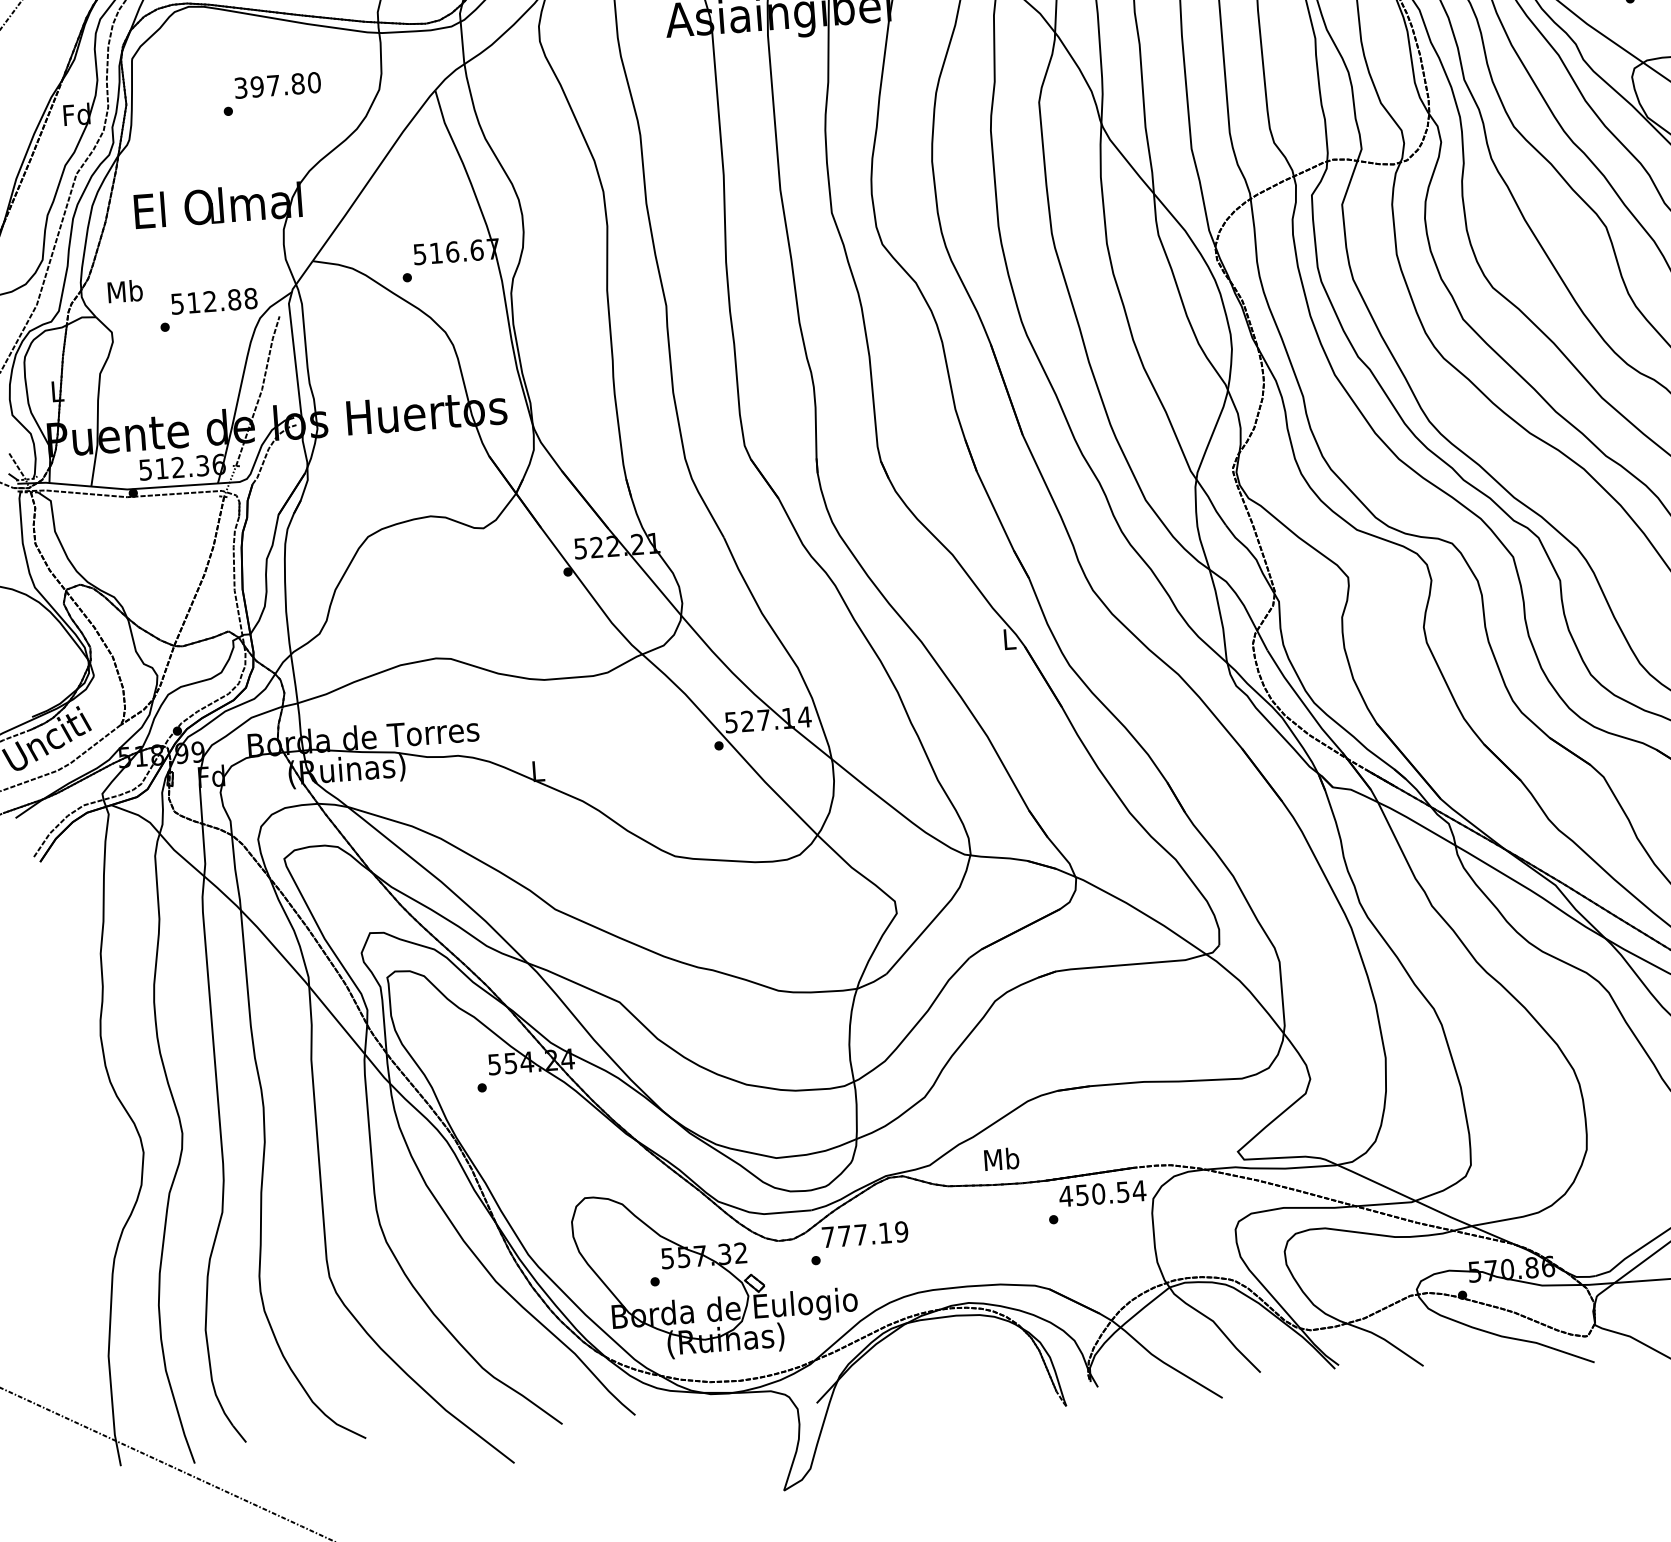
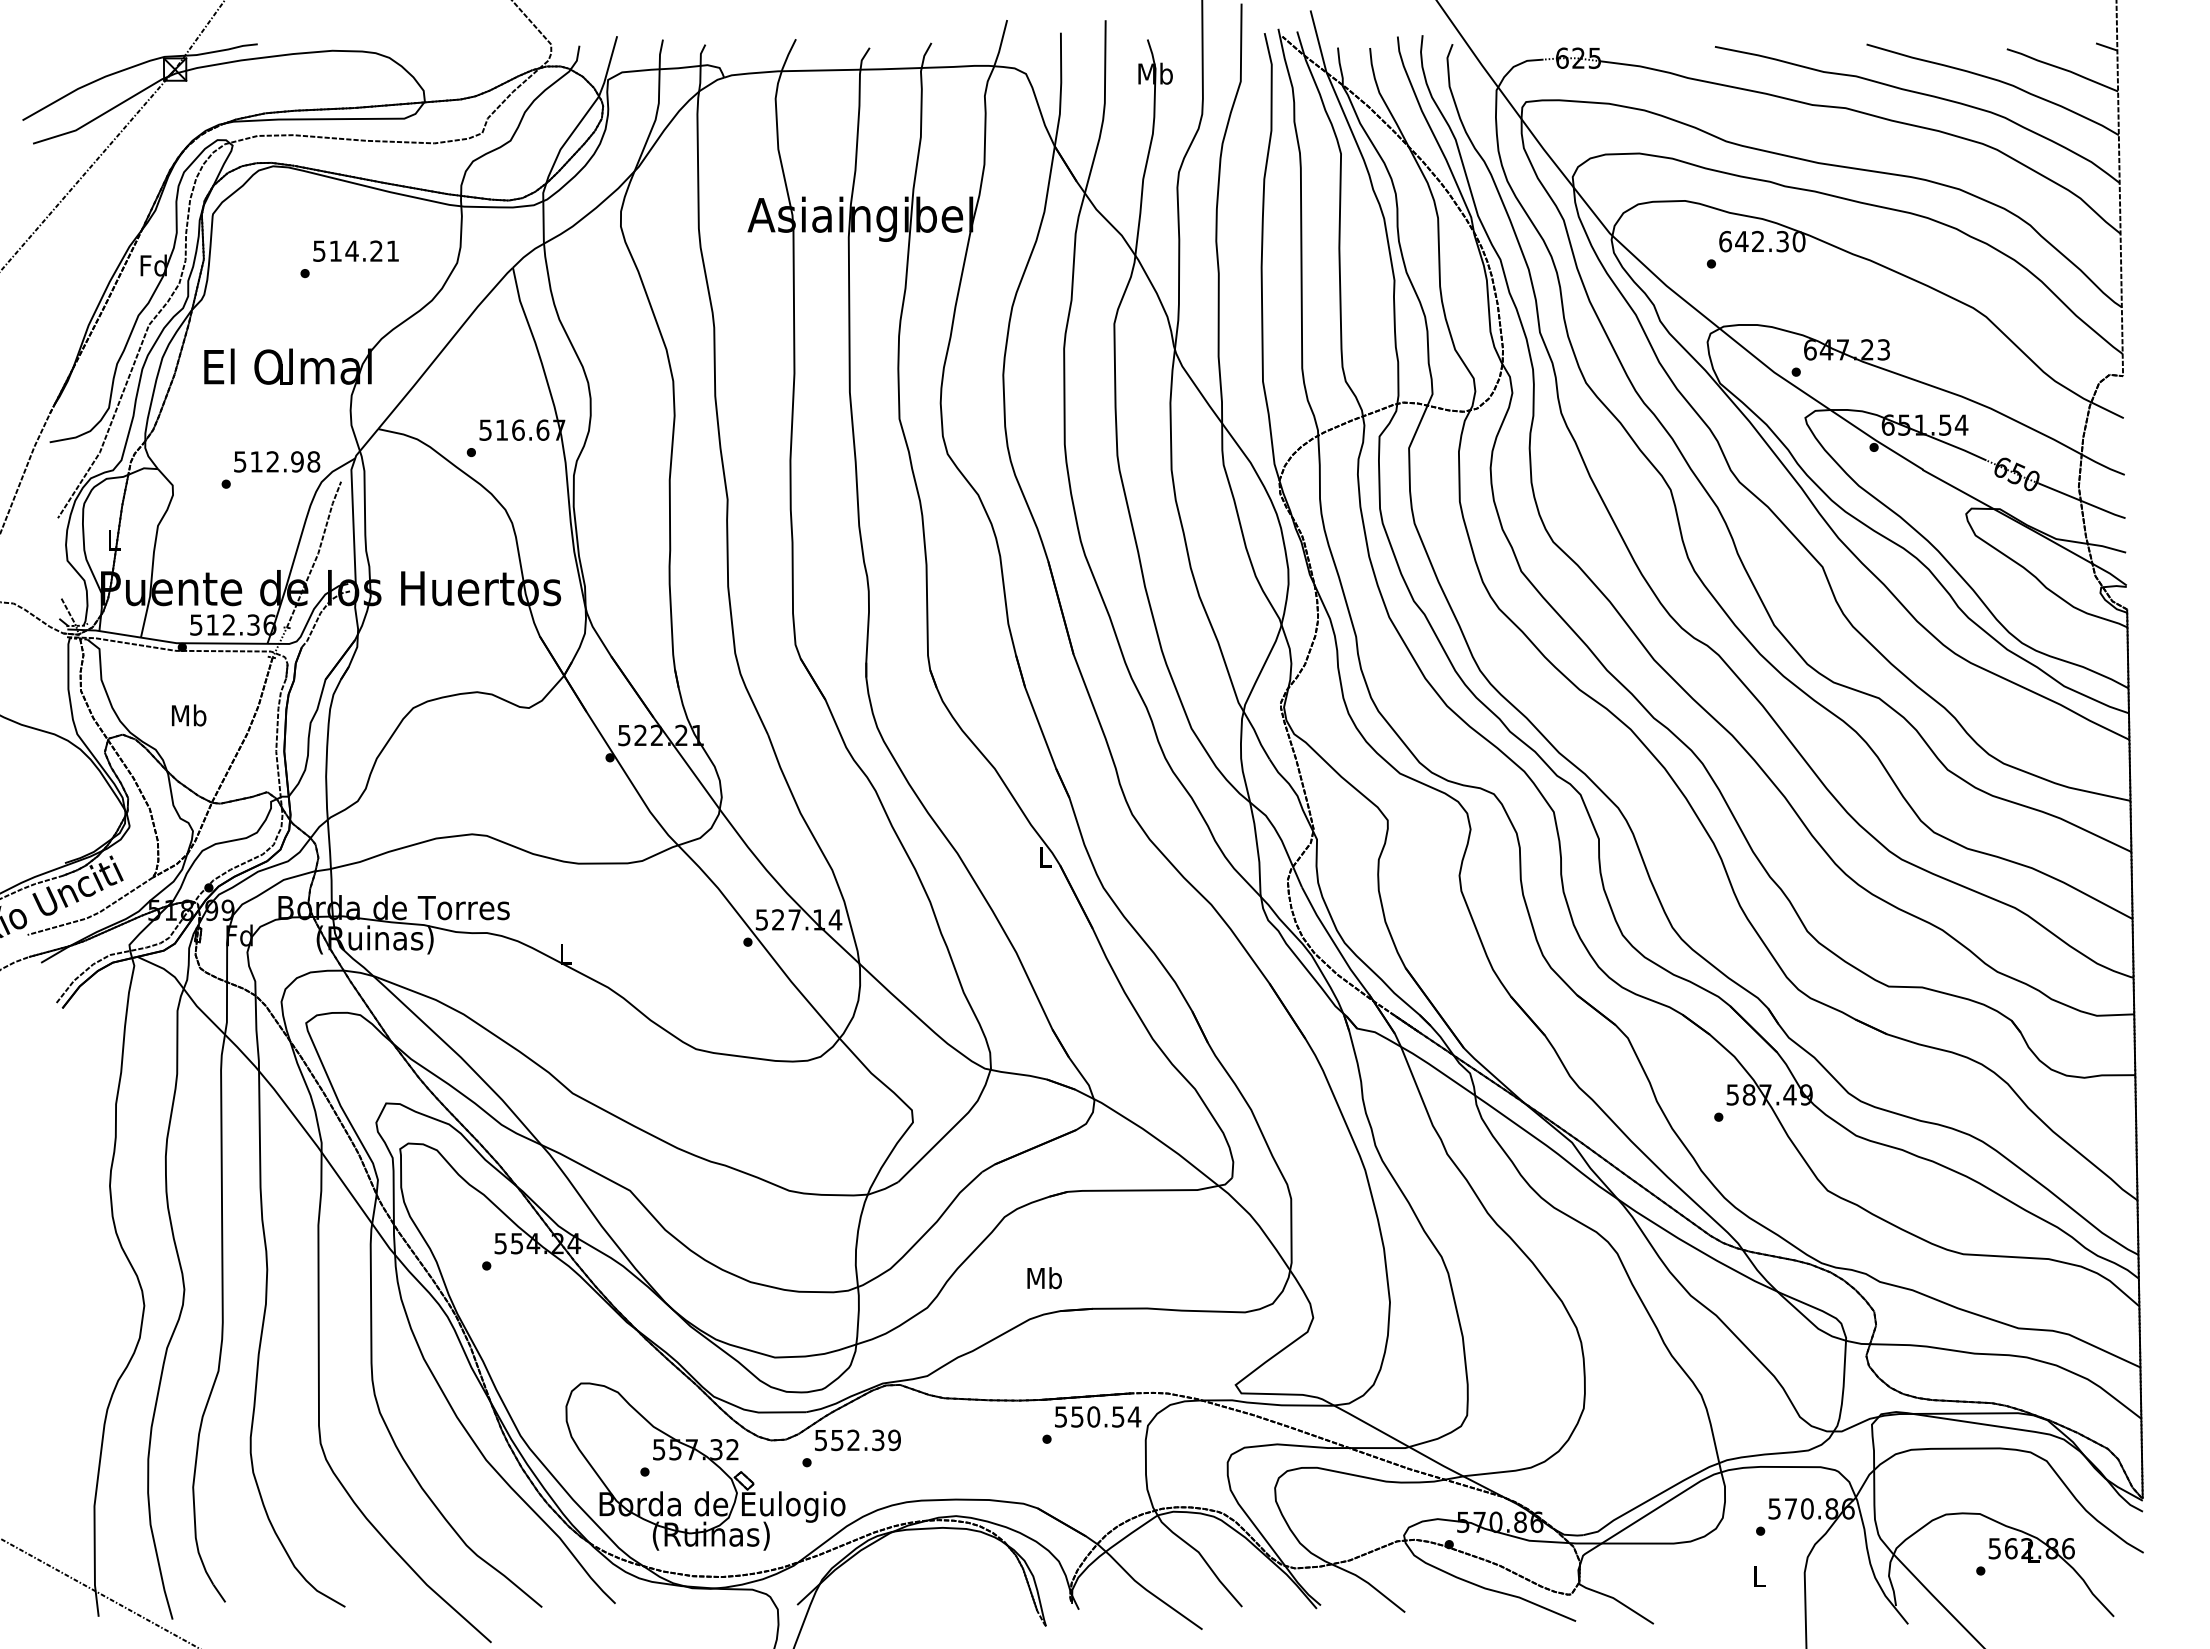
text: (277, 84) -> (356, 250), 397.80 -> 514.21
text: (125, 291) -> (189, 715), moved
text: (234, 299) -> (297, 461), 512.88 -> 512.98
text: (1001, 1159) -> (1044, 1278), moved
text: (1065, 1195) -> (1060, 1416), 450.54 -> 550.54
text: (856, 1235) -> (849, 1440), 777.19 -> 552.39

